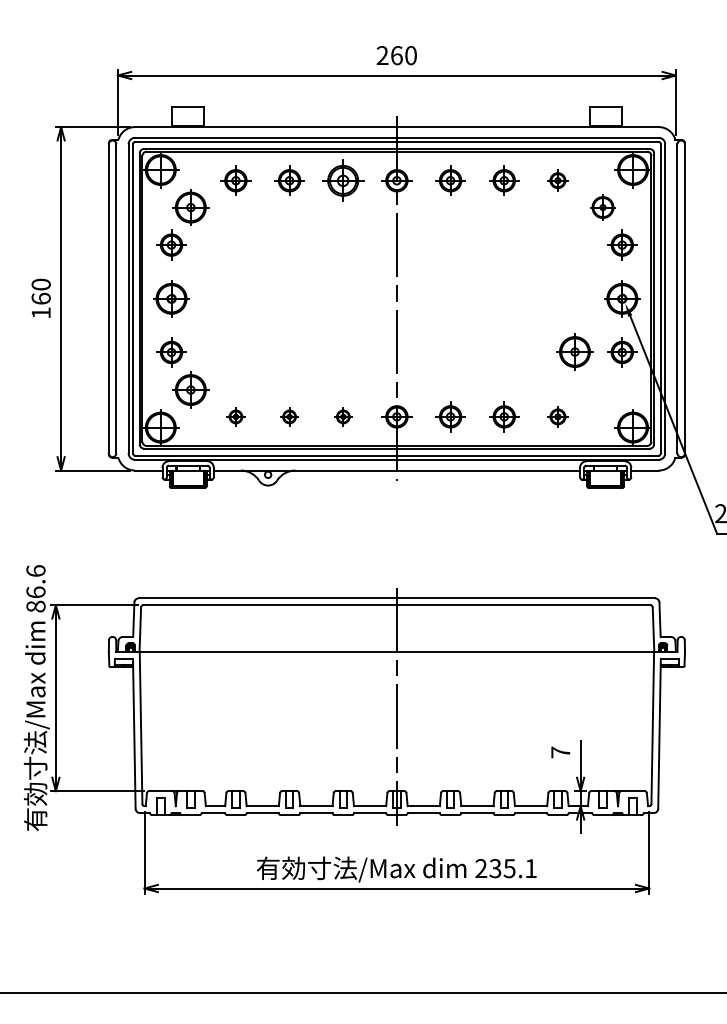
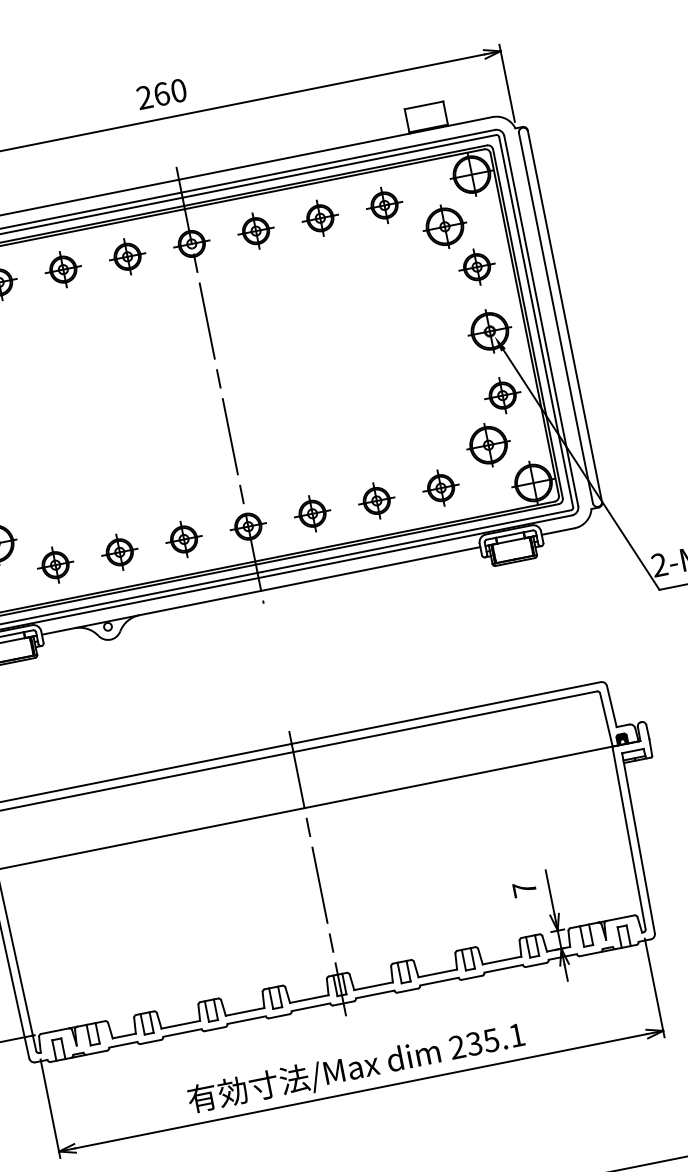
part: (343, 180) -> (127, 256), size x0.71
part: (557, 180) -> (384, 205), size x1.43
part: (602, 207) -> (444, 226), size x1.43
part: (574, 351) -> (487, 444), moved
part: (235, 416) -> (54, 564), size x1.67
part: (289, 416) -> (119, 551), size x1.67
part: (343, 416) -> (184, 538), size x1.67
part: (557, 416) -> (440, 487), size x1.43

